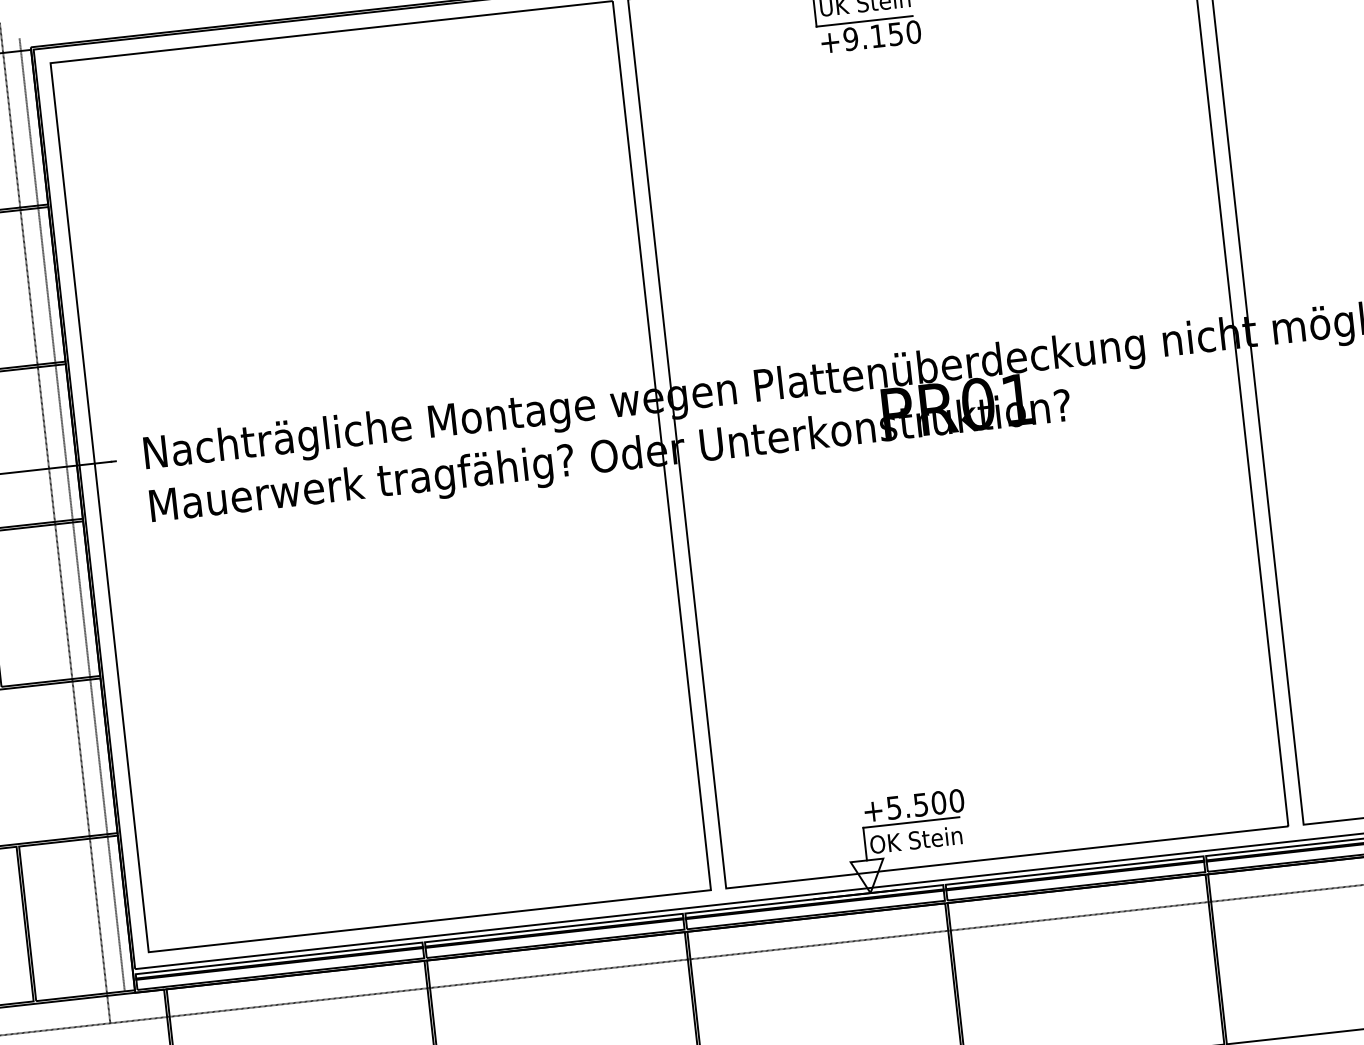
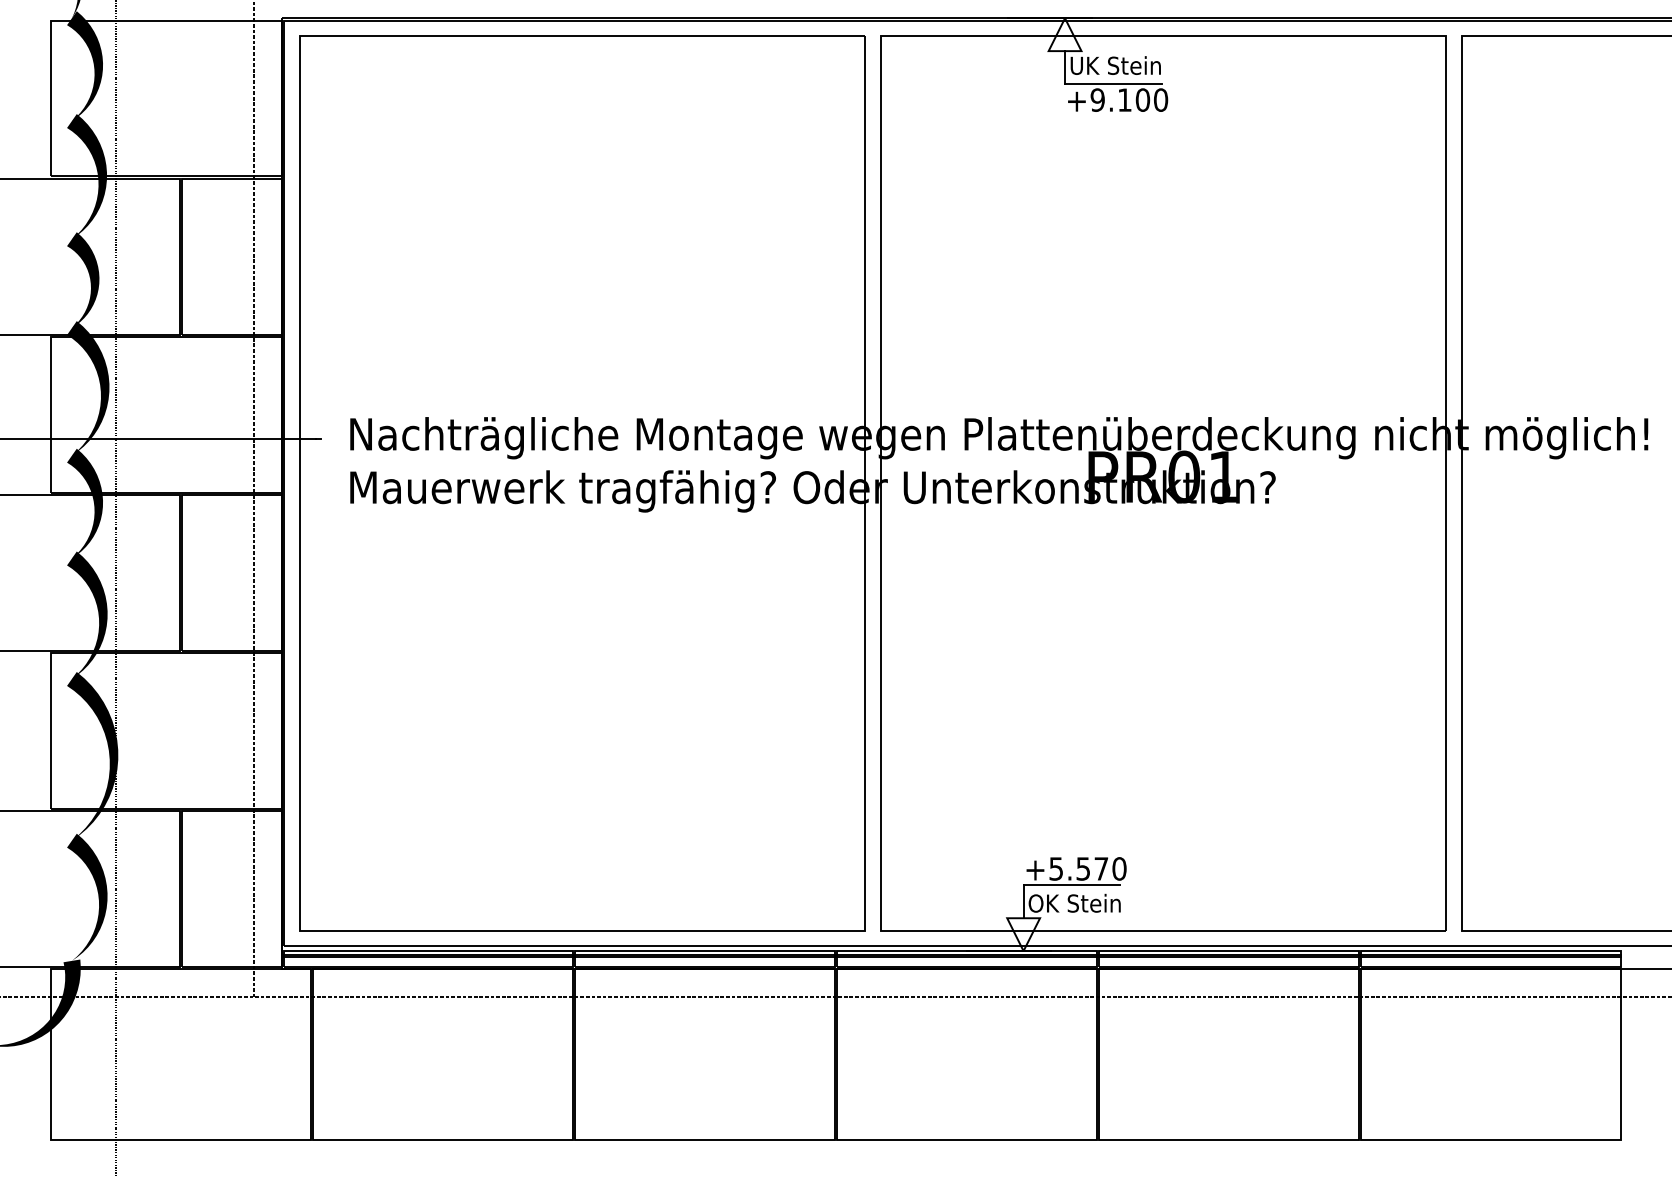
text: (895, 33) -> (1142, 99), +9.150 -> +9.100
line: (72, 514) -> (271, 487), removed
text: (938, 802) -> (1101, 868), +5.500 -> +5.570

